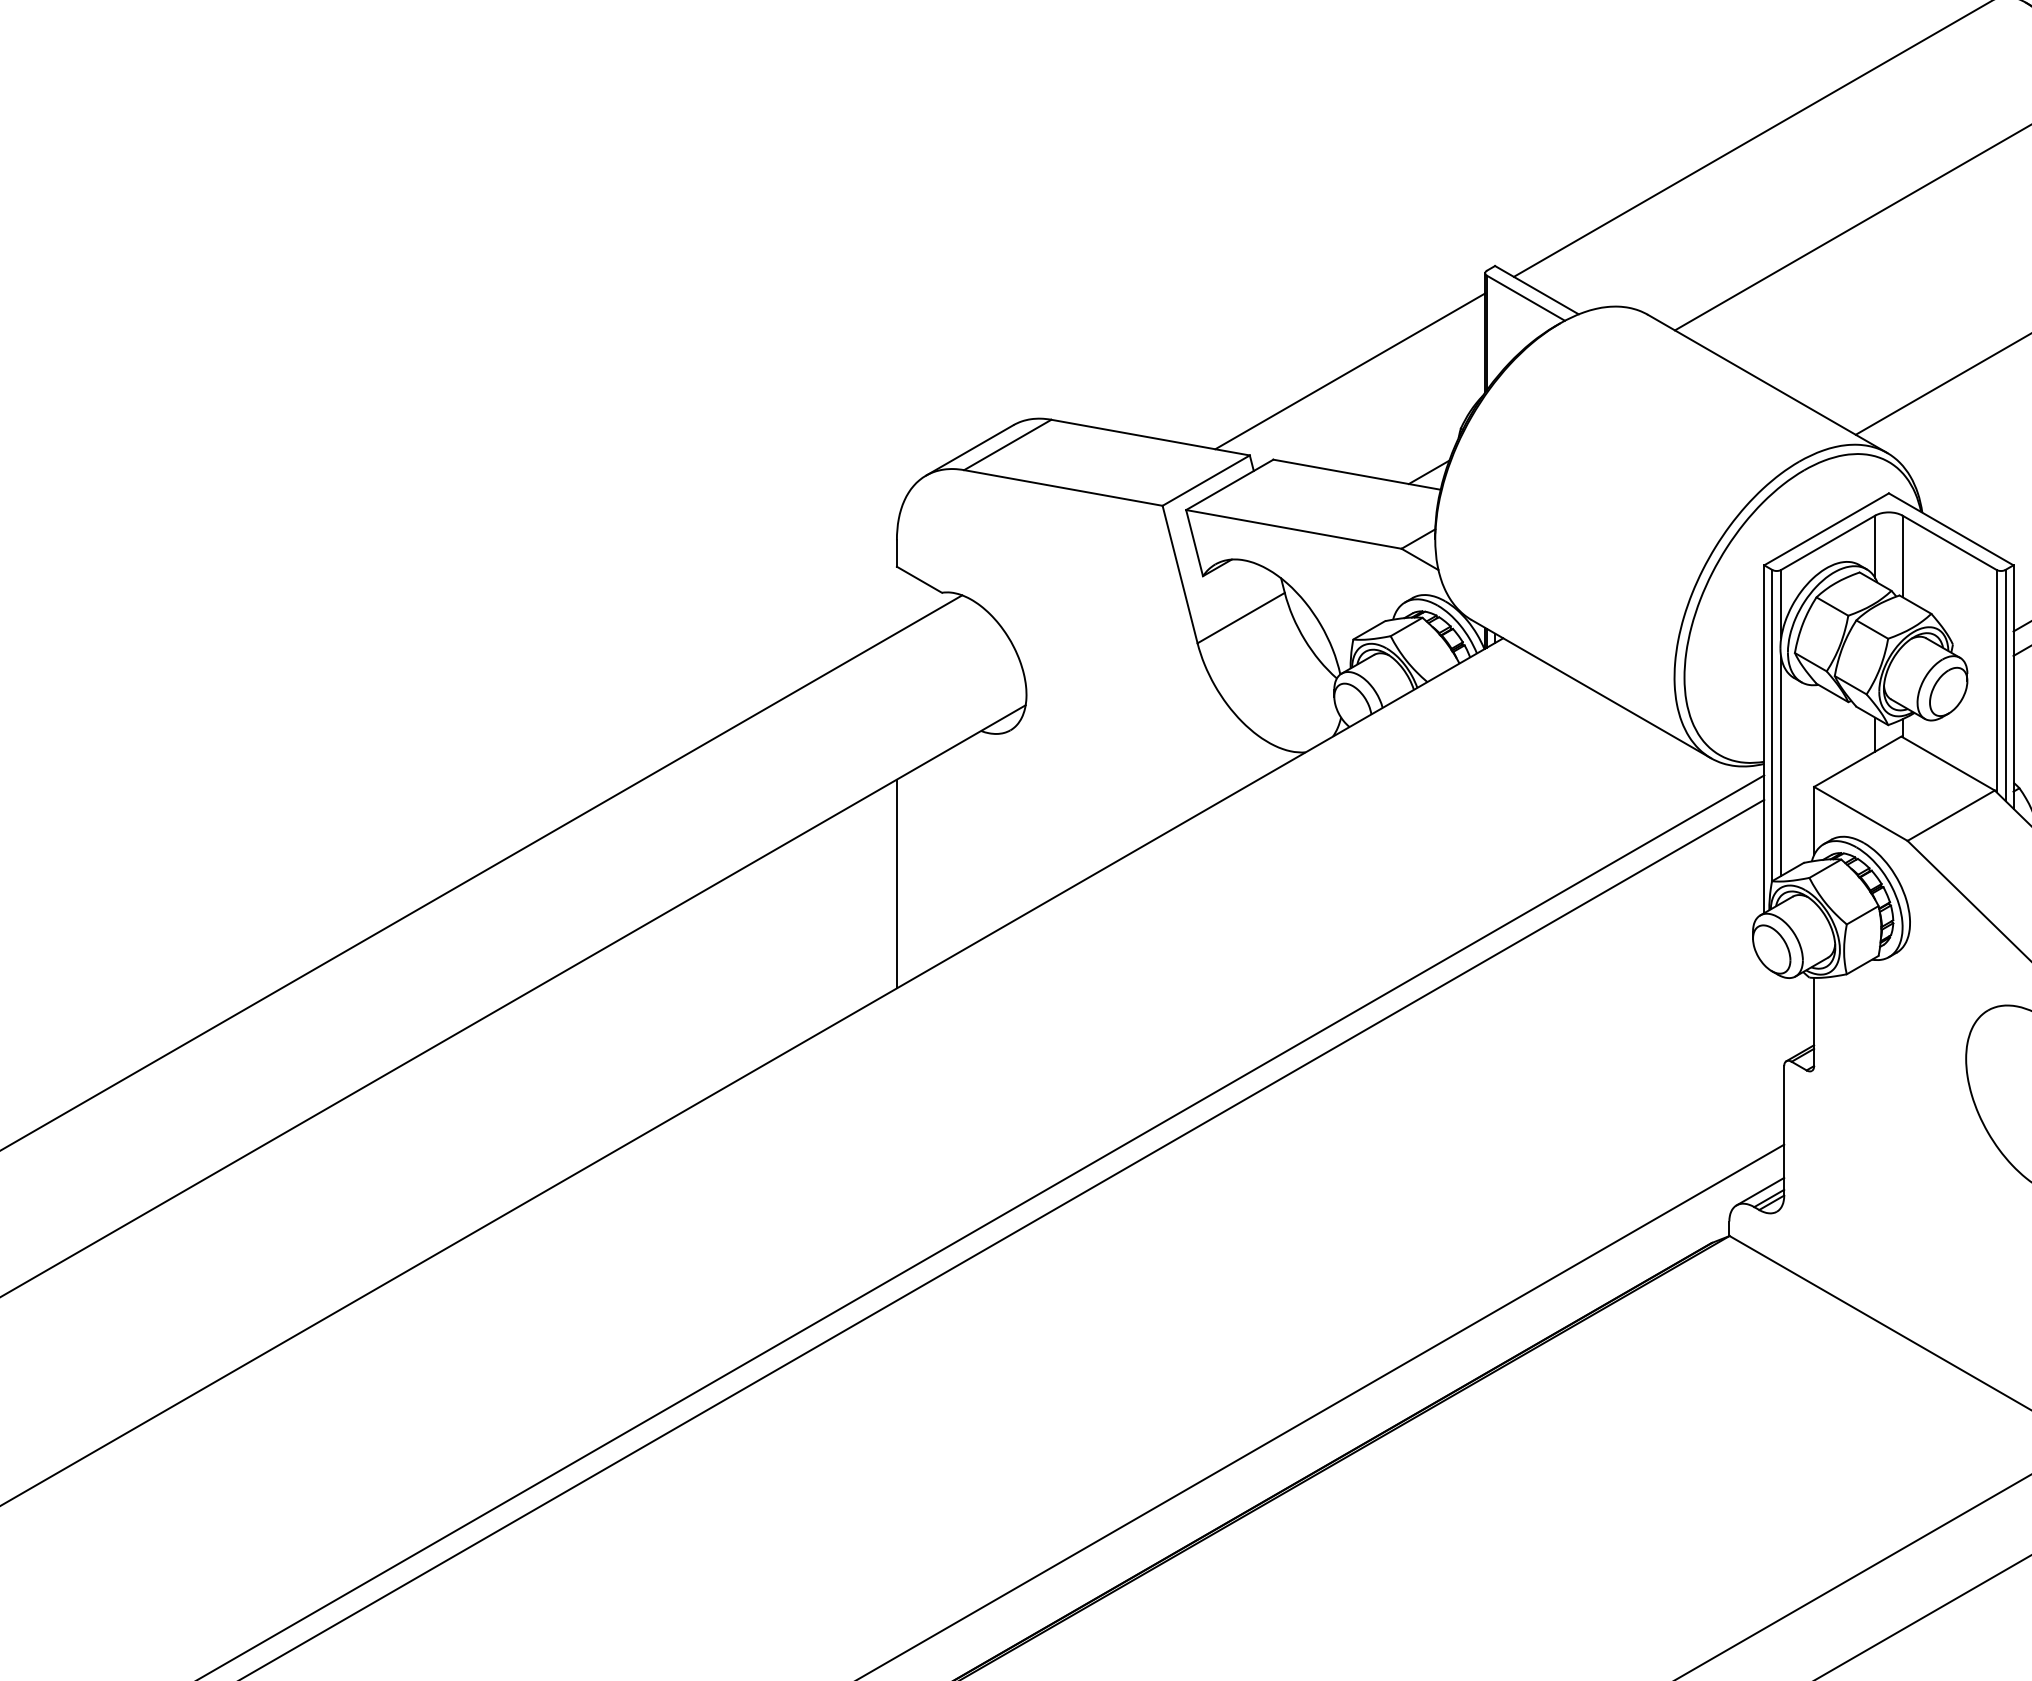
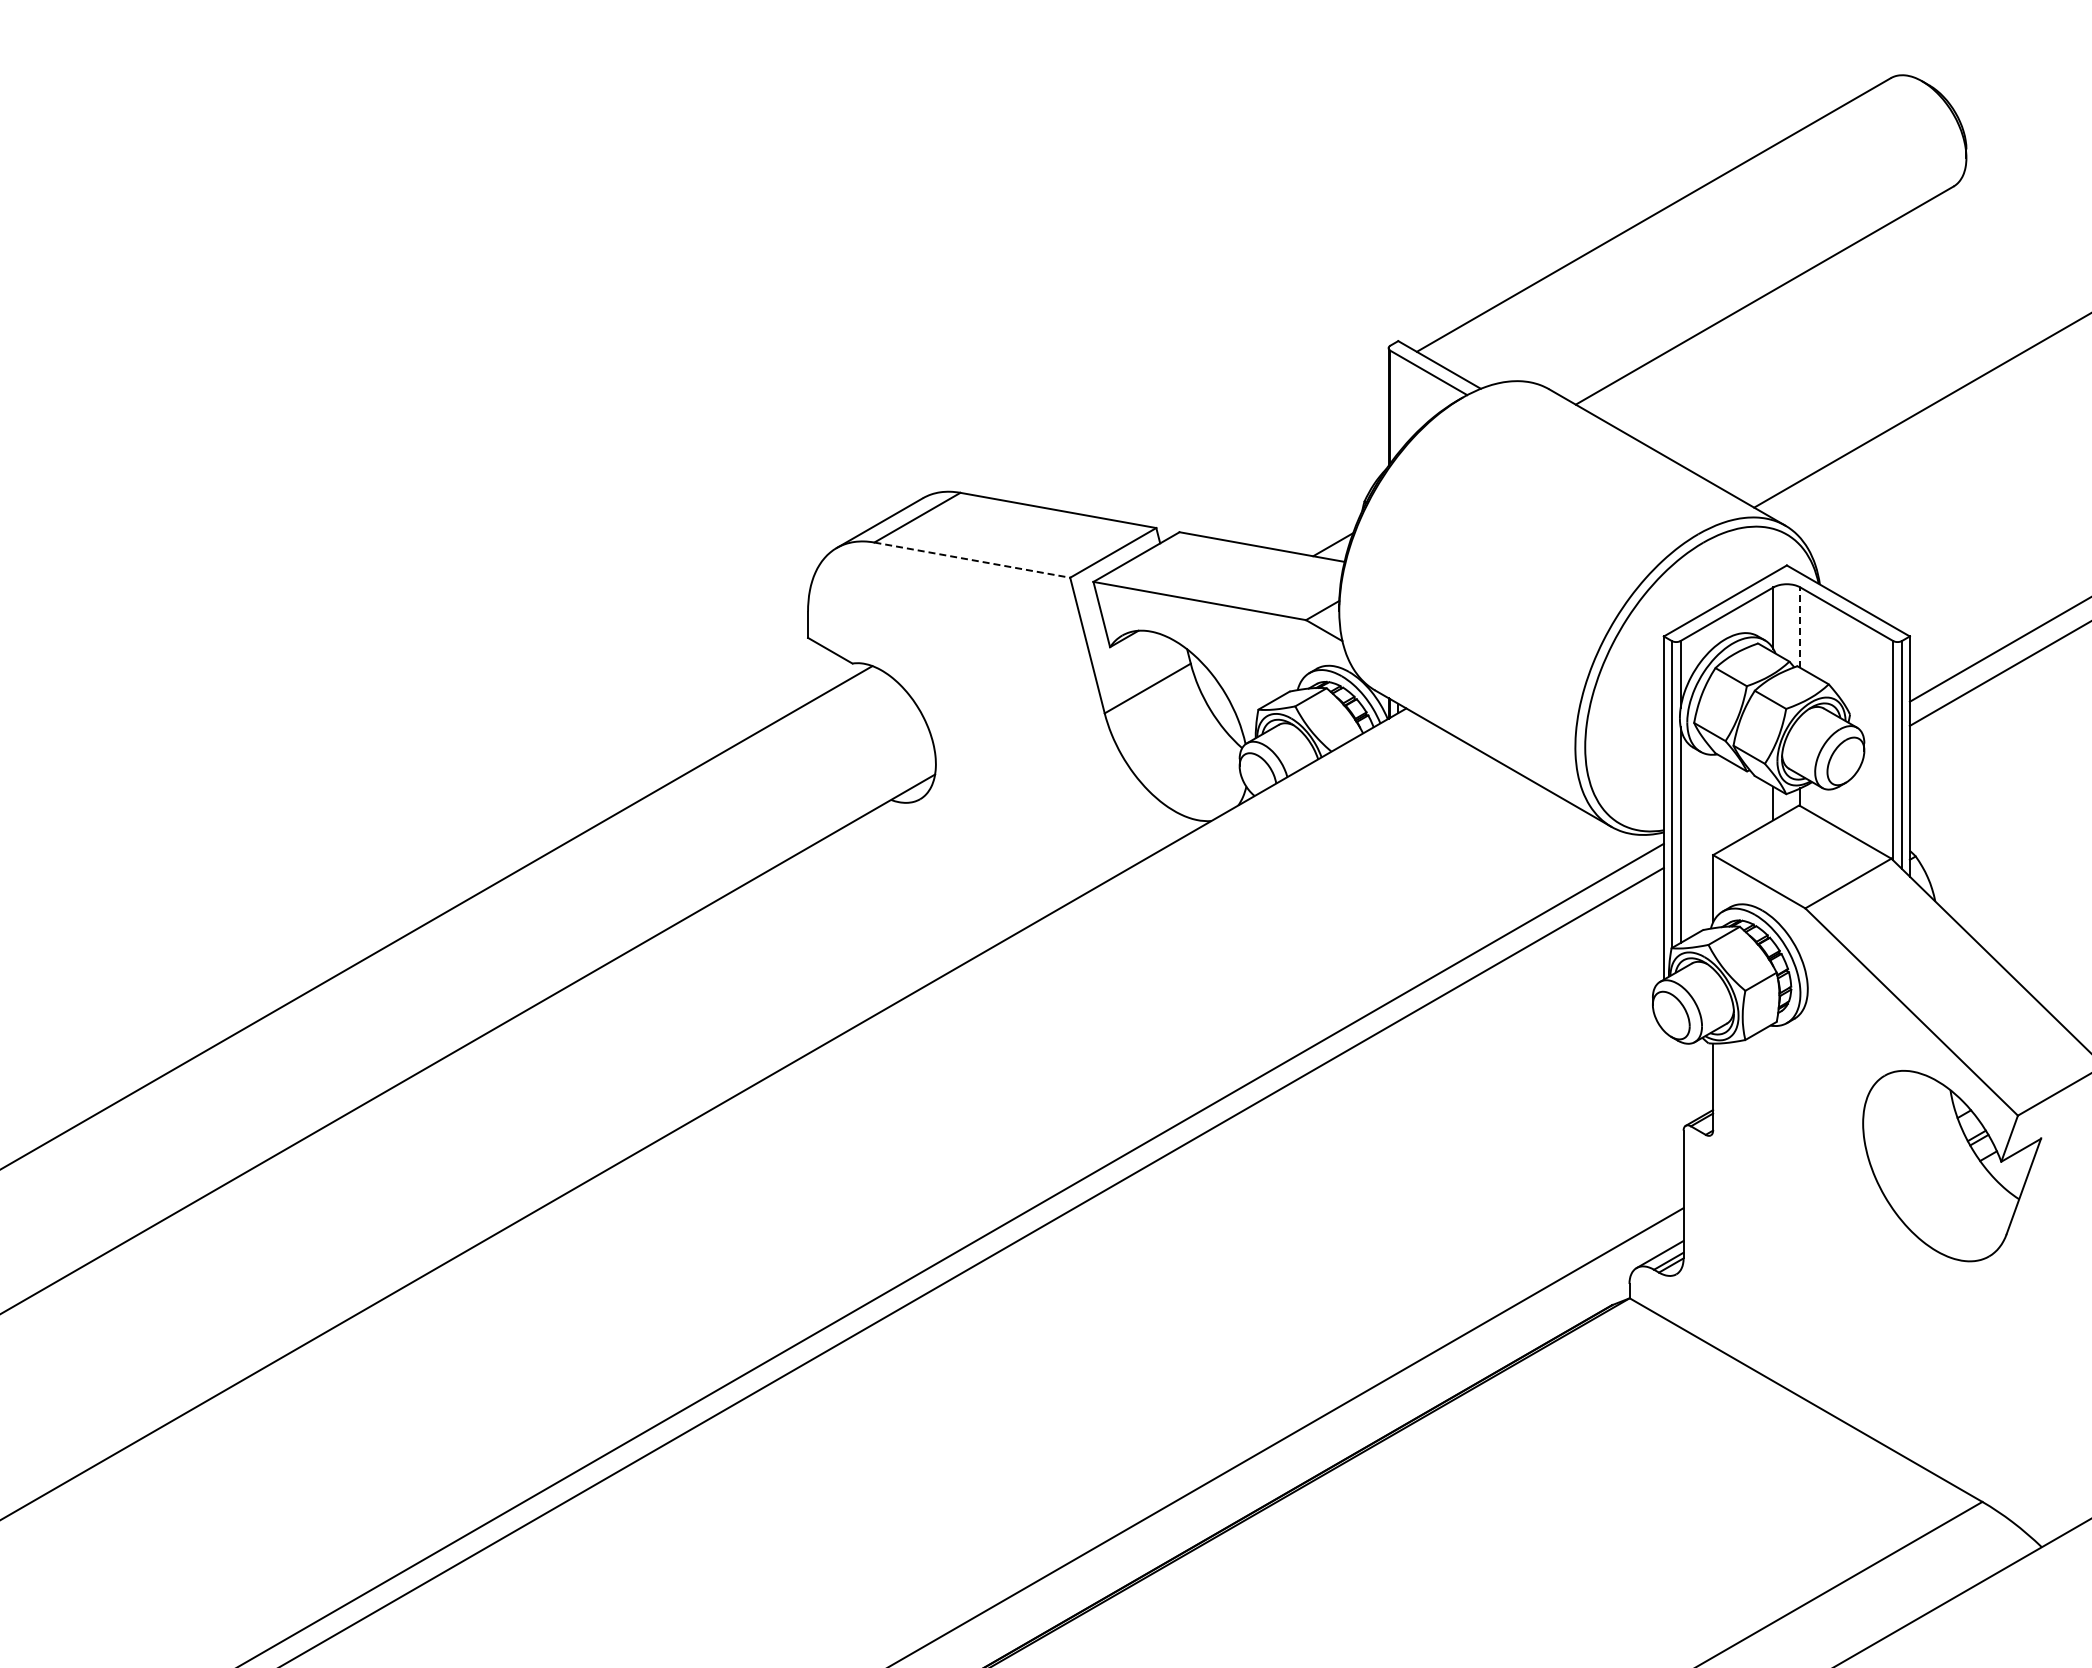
line: (1350, 370) -> (1255, 444), removed
line: (1063, 488) -> (972, 560), solid -> dashed
line: (1902, 556) -> (1800, 627), solid -> dashed
line: (897, 883) -> (808, 950), removed

